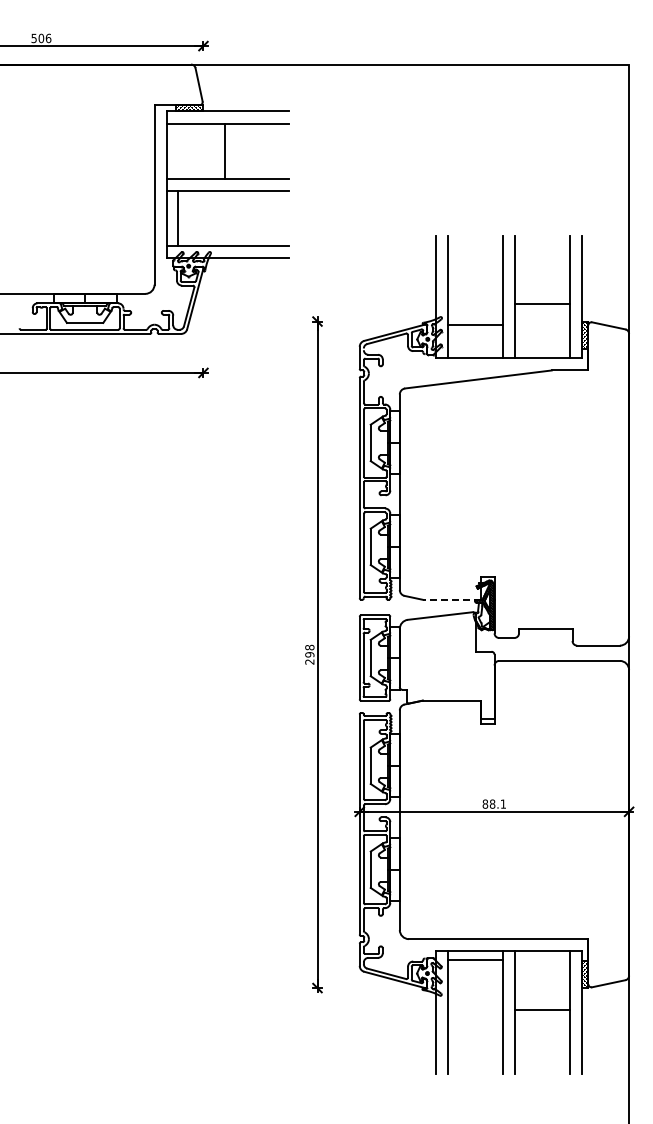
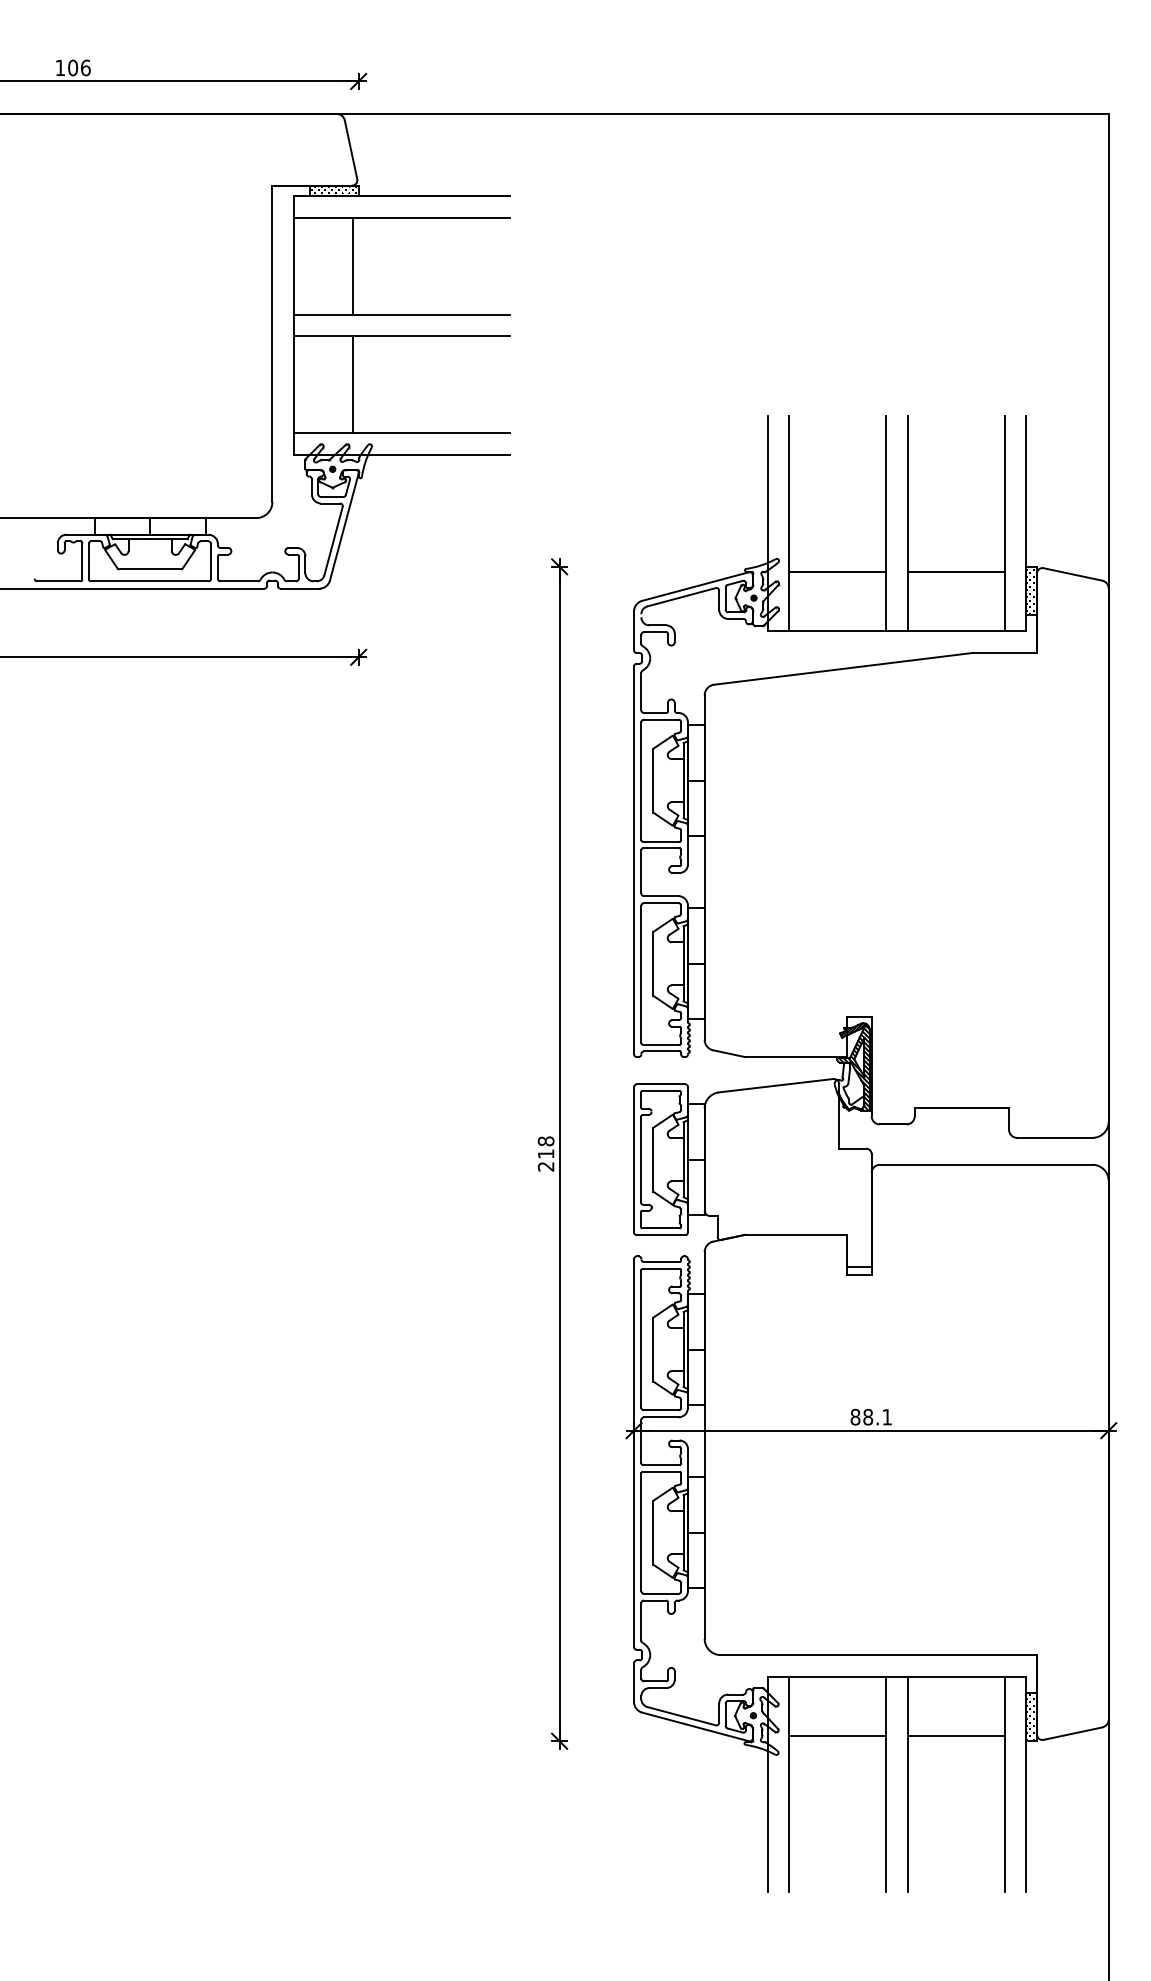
text: (33, 38) -> (59, 68), 506 -> 106
line: (225, 150) -> (353, 265), moved
line: (178, 217) -> (353, 383), moved
line: (542, 303) -> (956, 572), moved
line: (451, 599) -> (795, 1056), dashed -> solid
text: (309, 654) -> (545, 1153), 298 -> 218
line: (474, 960) -> (836, 1736), moved
line: (542, 1010) -> (956, 1736), moved

